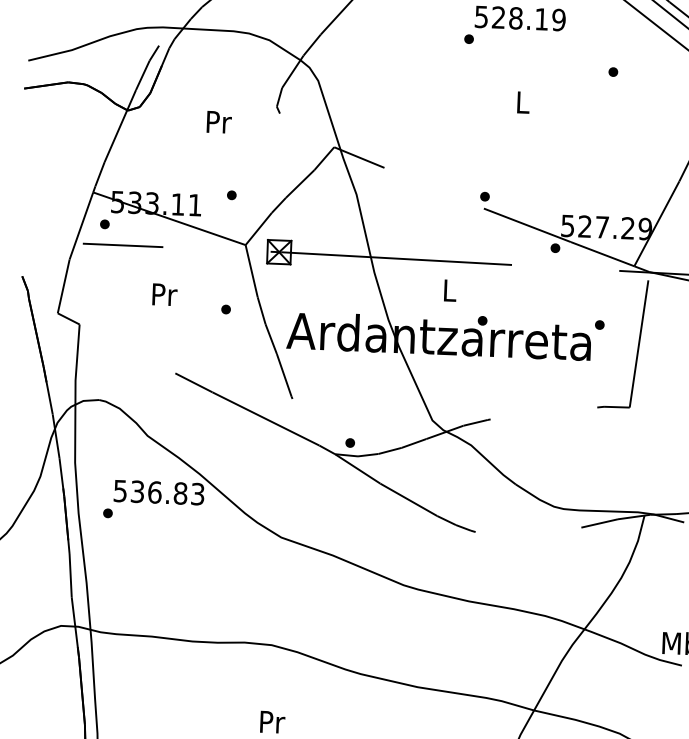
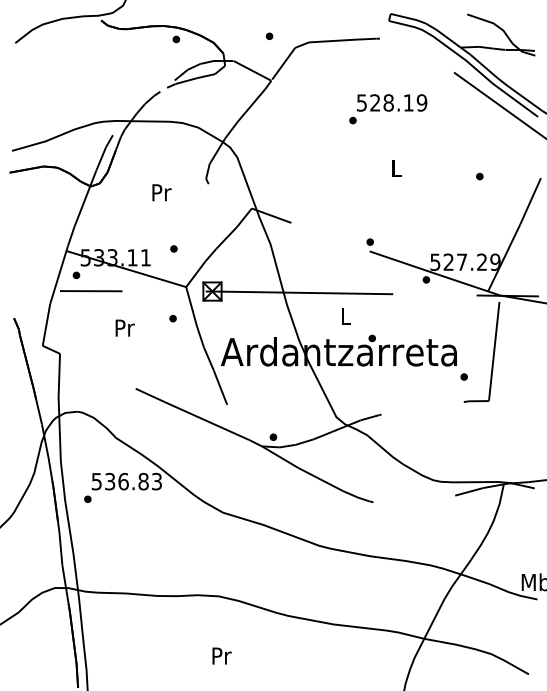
part: (612, 71) -> (479, 176), moved
part: (225, 309) -> (172, 318), moved
part: (598, 324) -> (463, 376), moved

